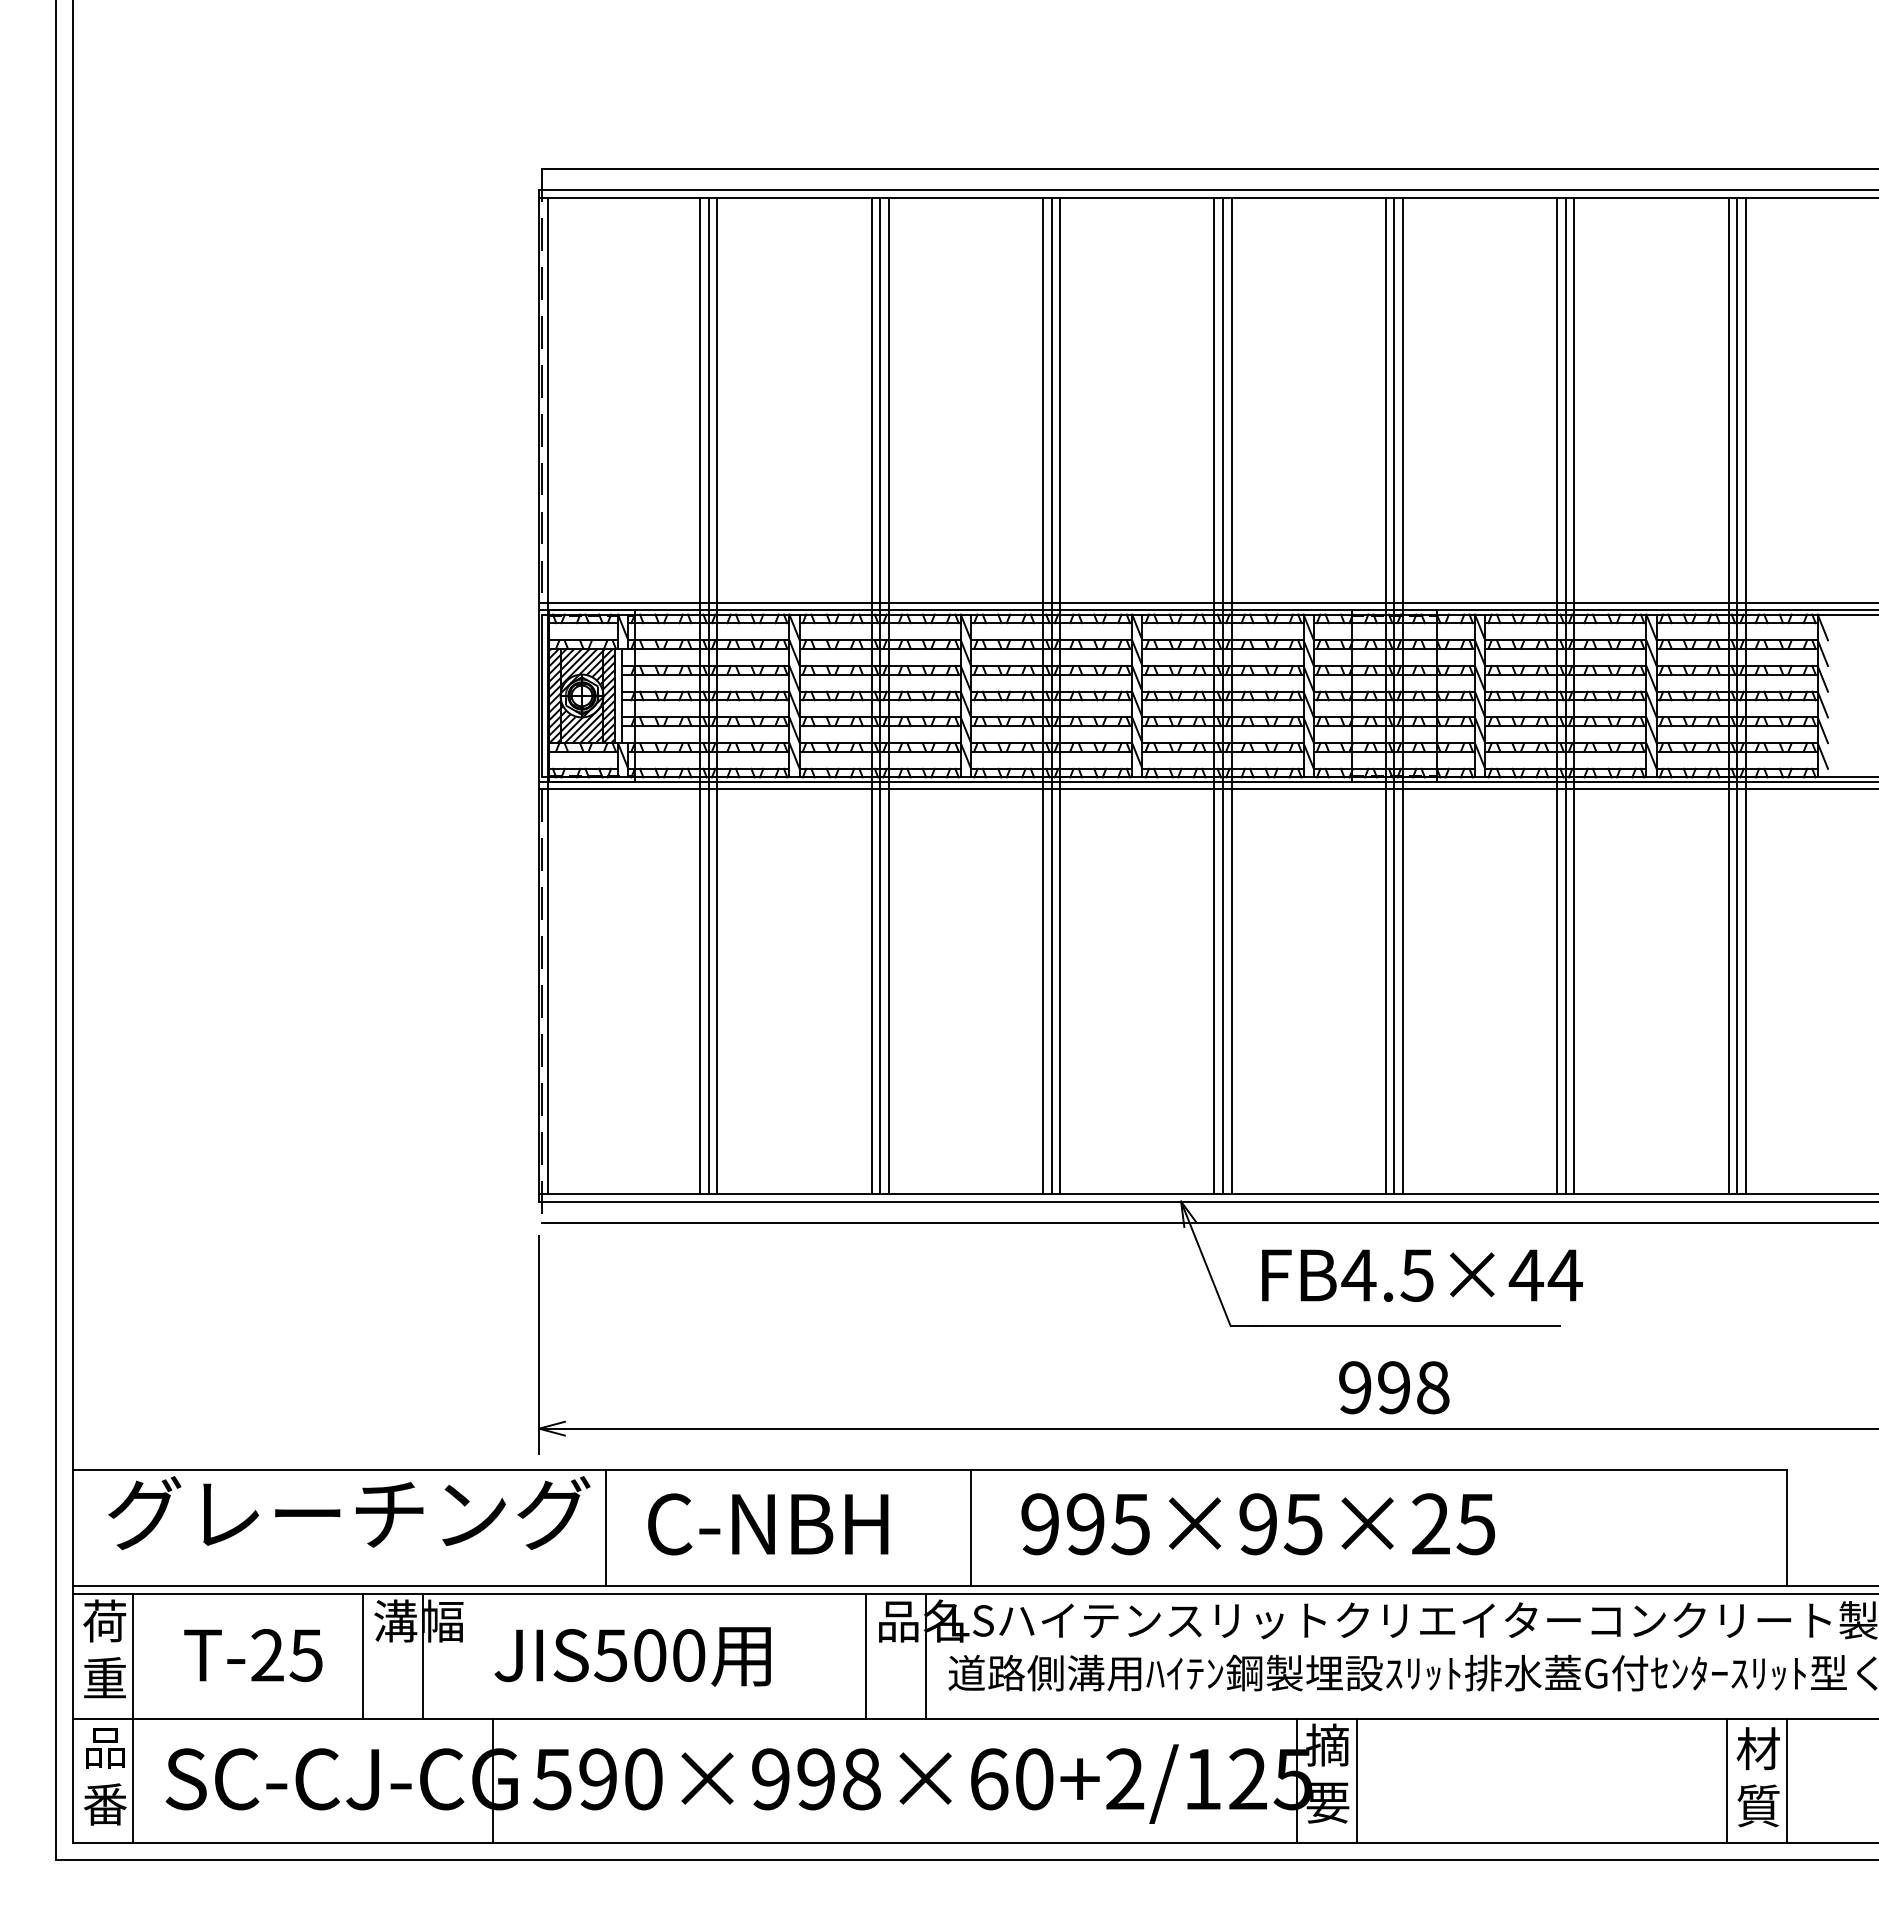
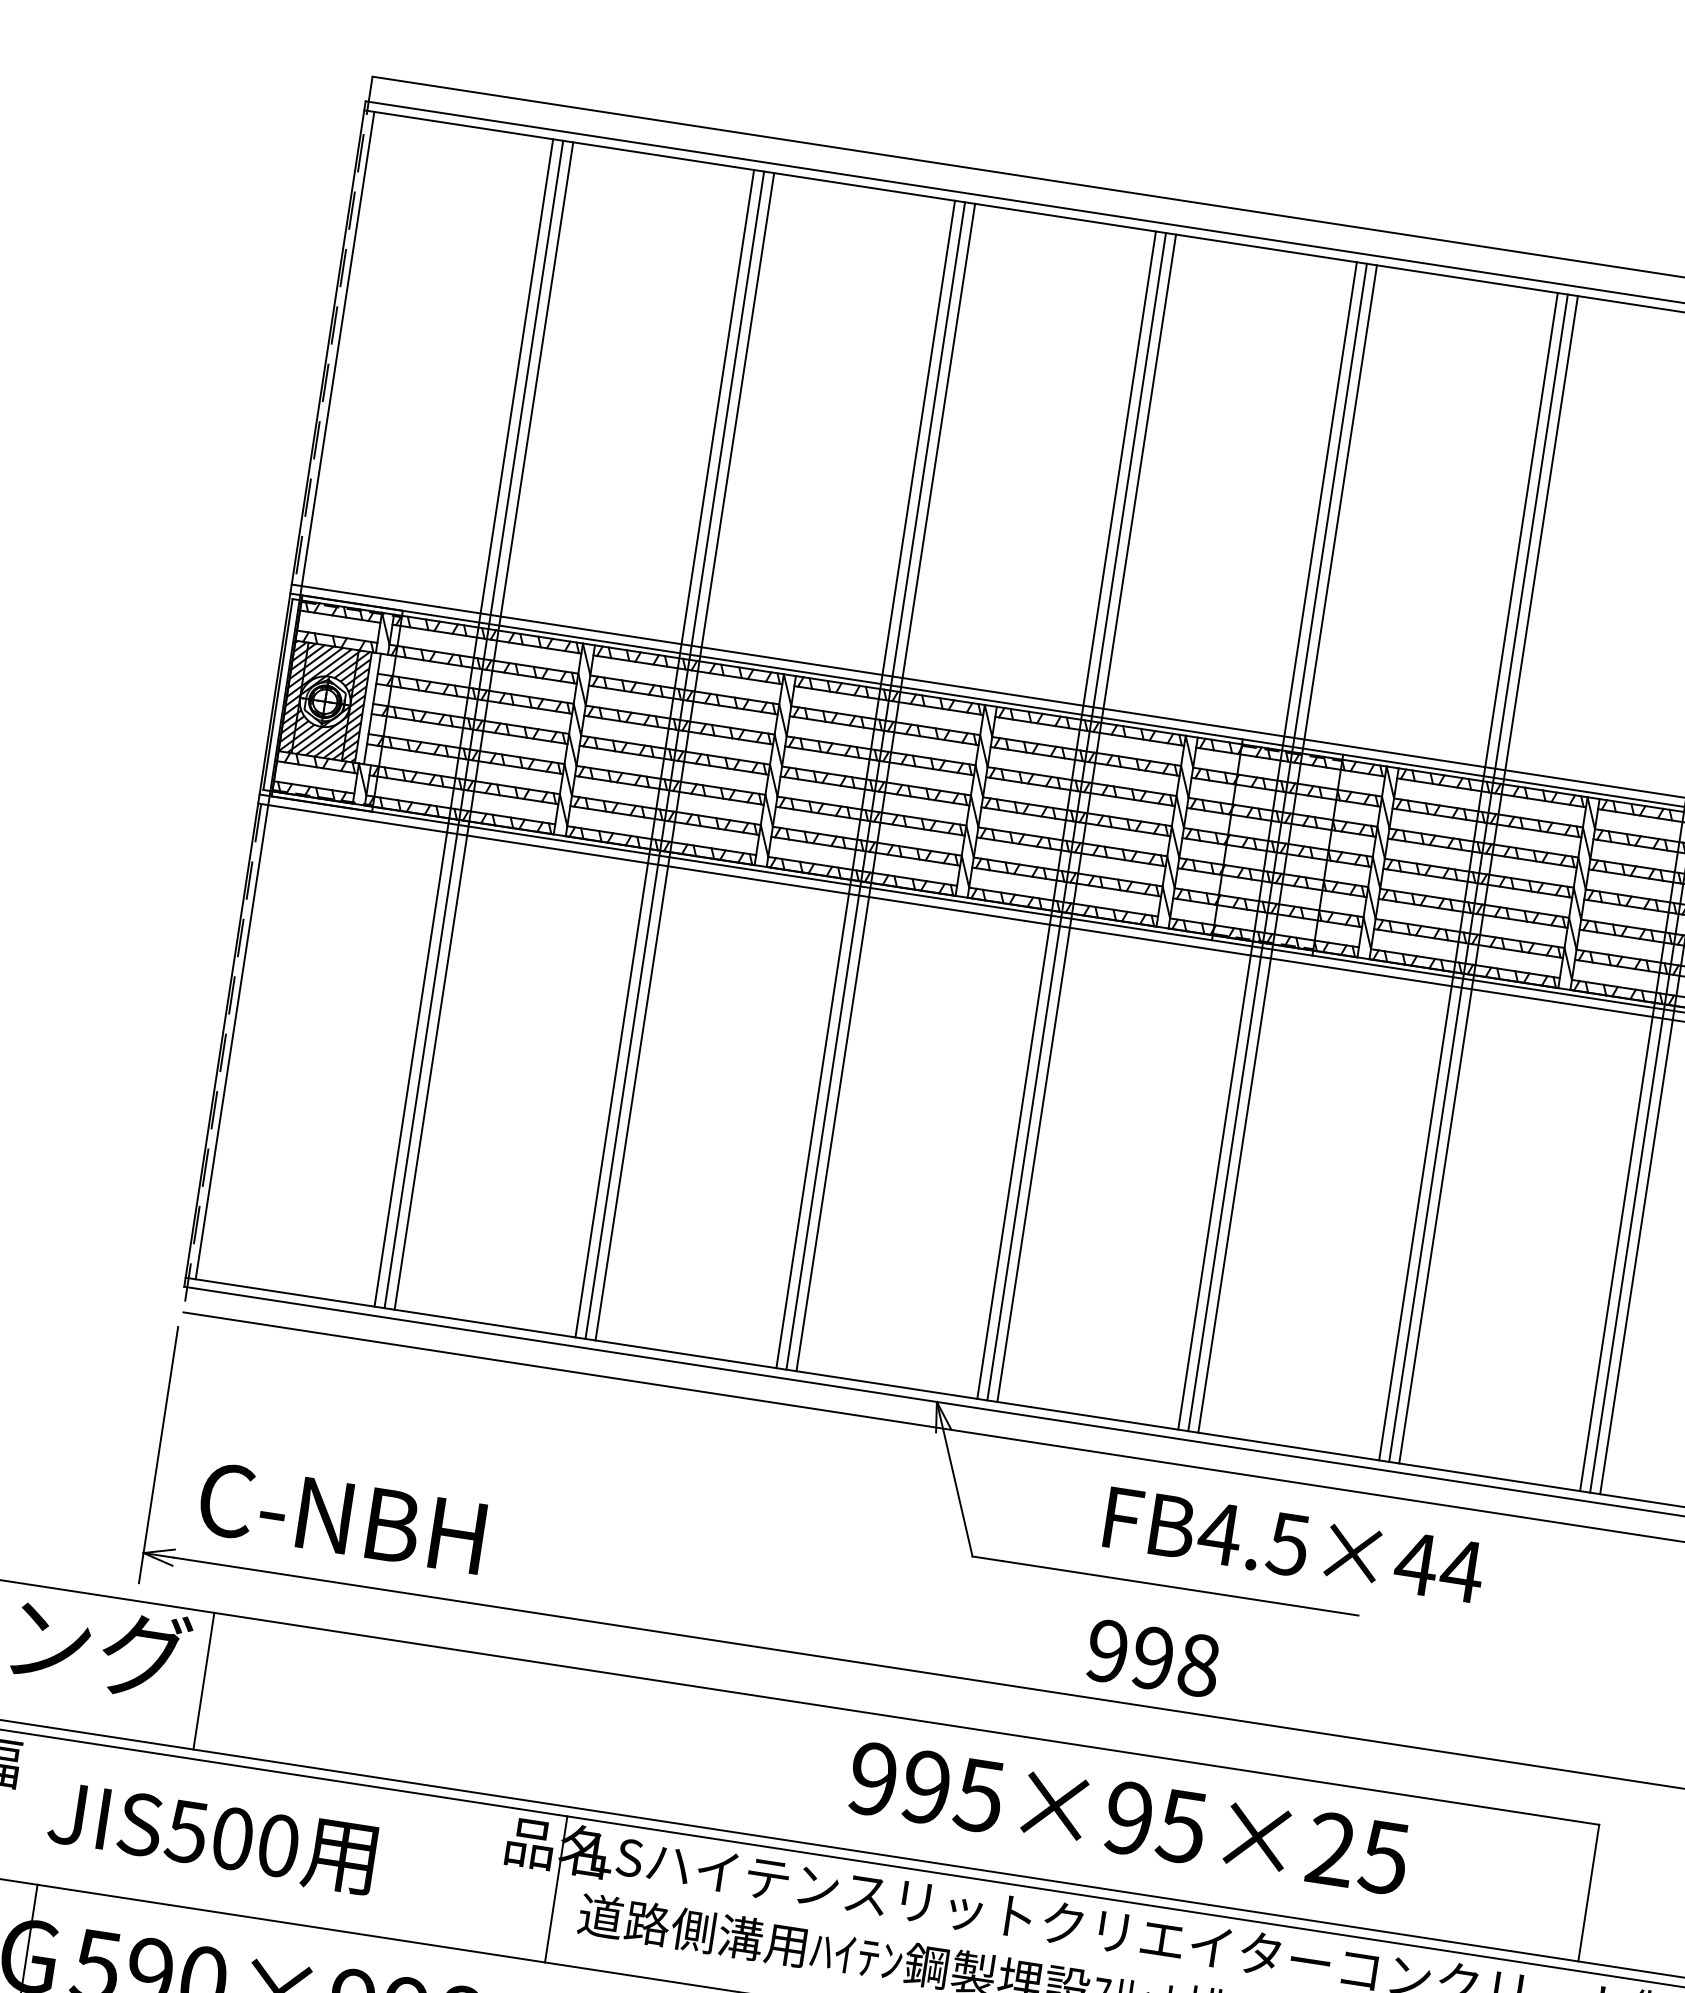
text: (1422, 1275) -> (1294, 1545), moved
text: (768, 1524) -> (342, 1518), moved
text: (1257, 1524) -> (1127, 1818), moved
line: (971, 1527) -> (632, 1746), removed
line: (866, 1656) -> (486, 1878), removed

